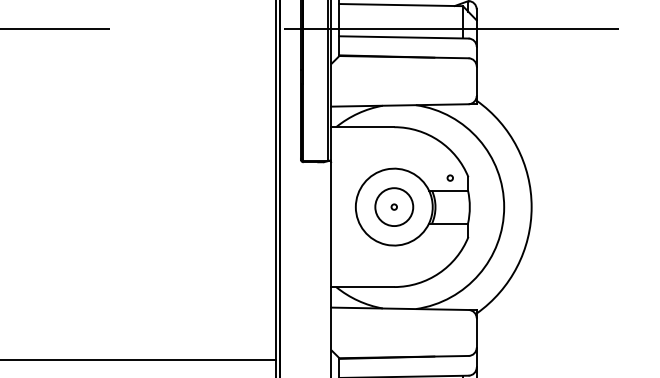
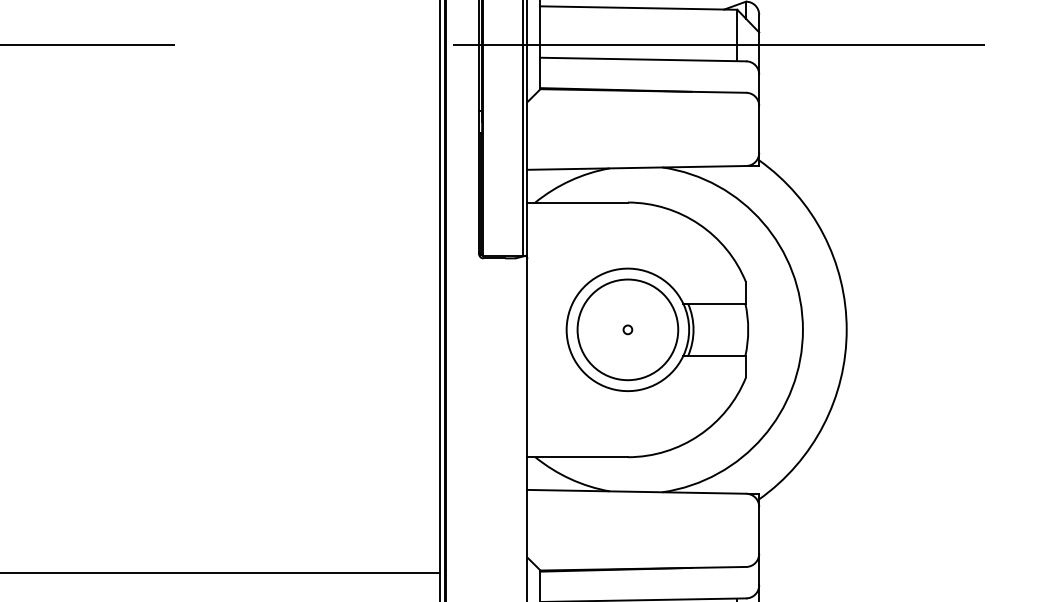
circle: (449, 177) -> (715, 282), removed
circle: (393, 206) -> (626, 328), size x1.67

